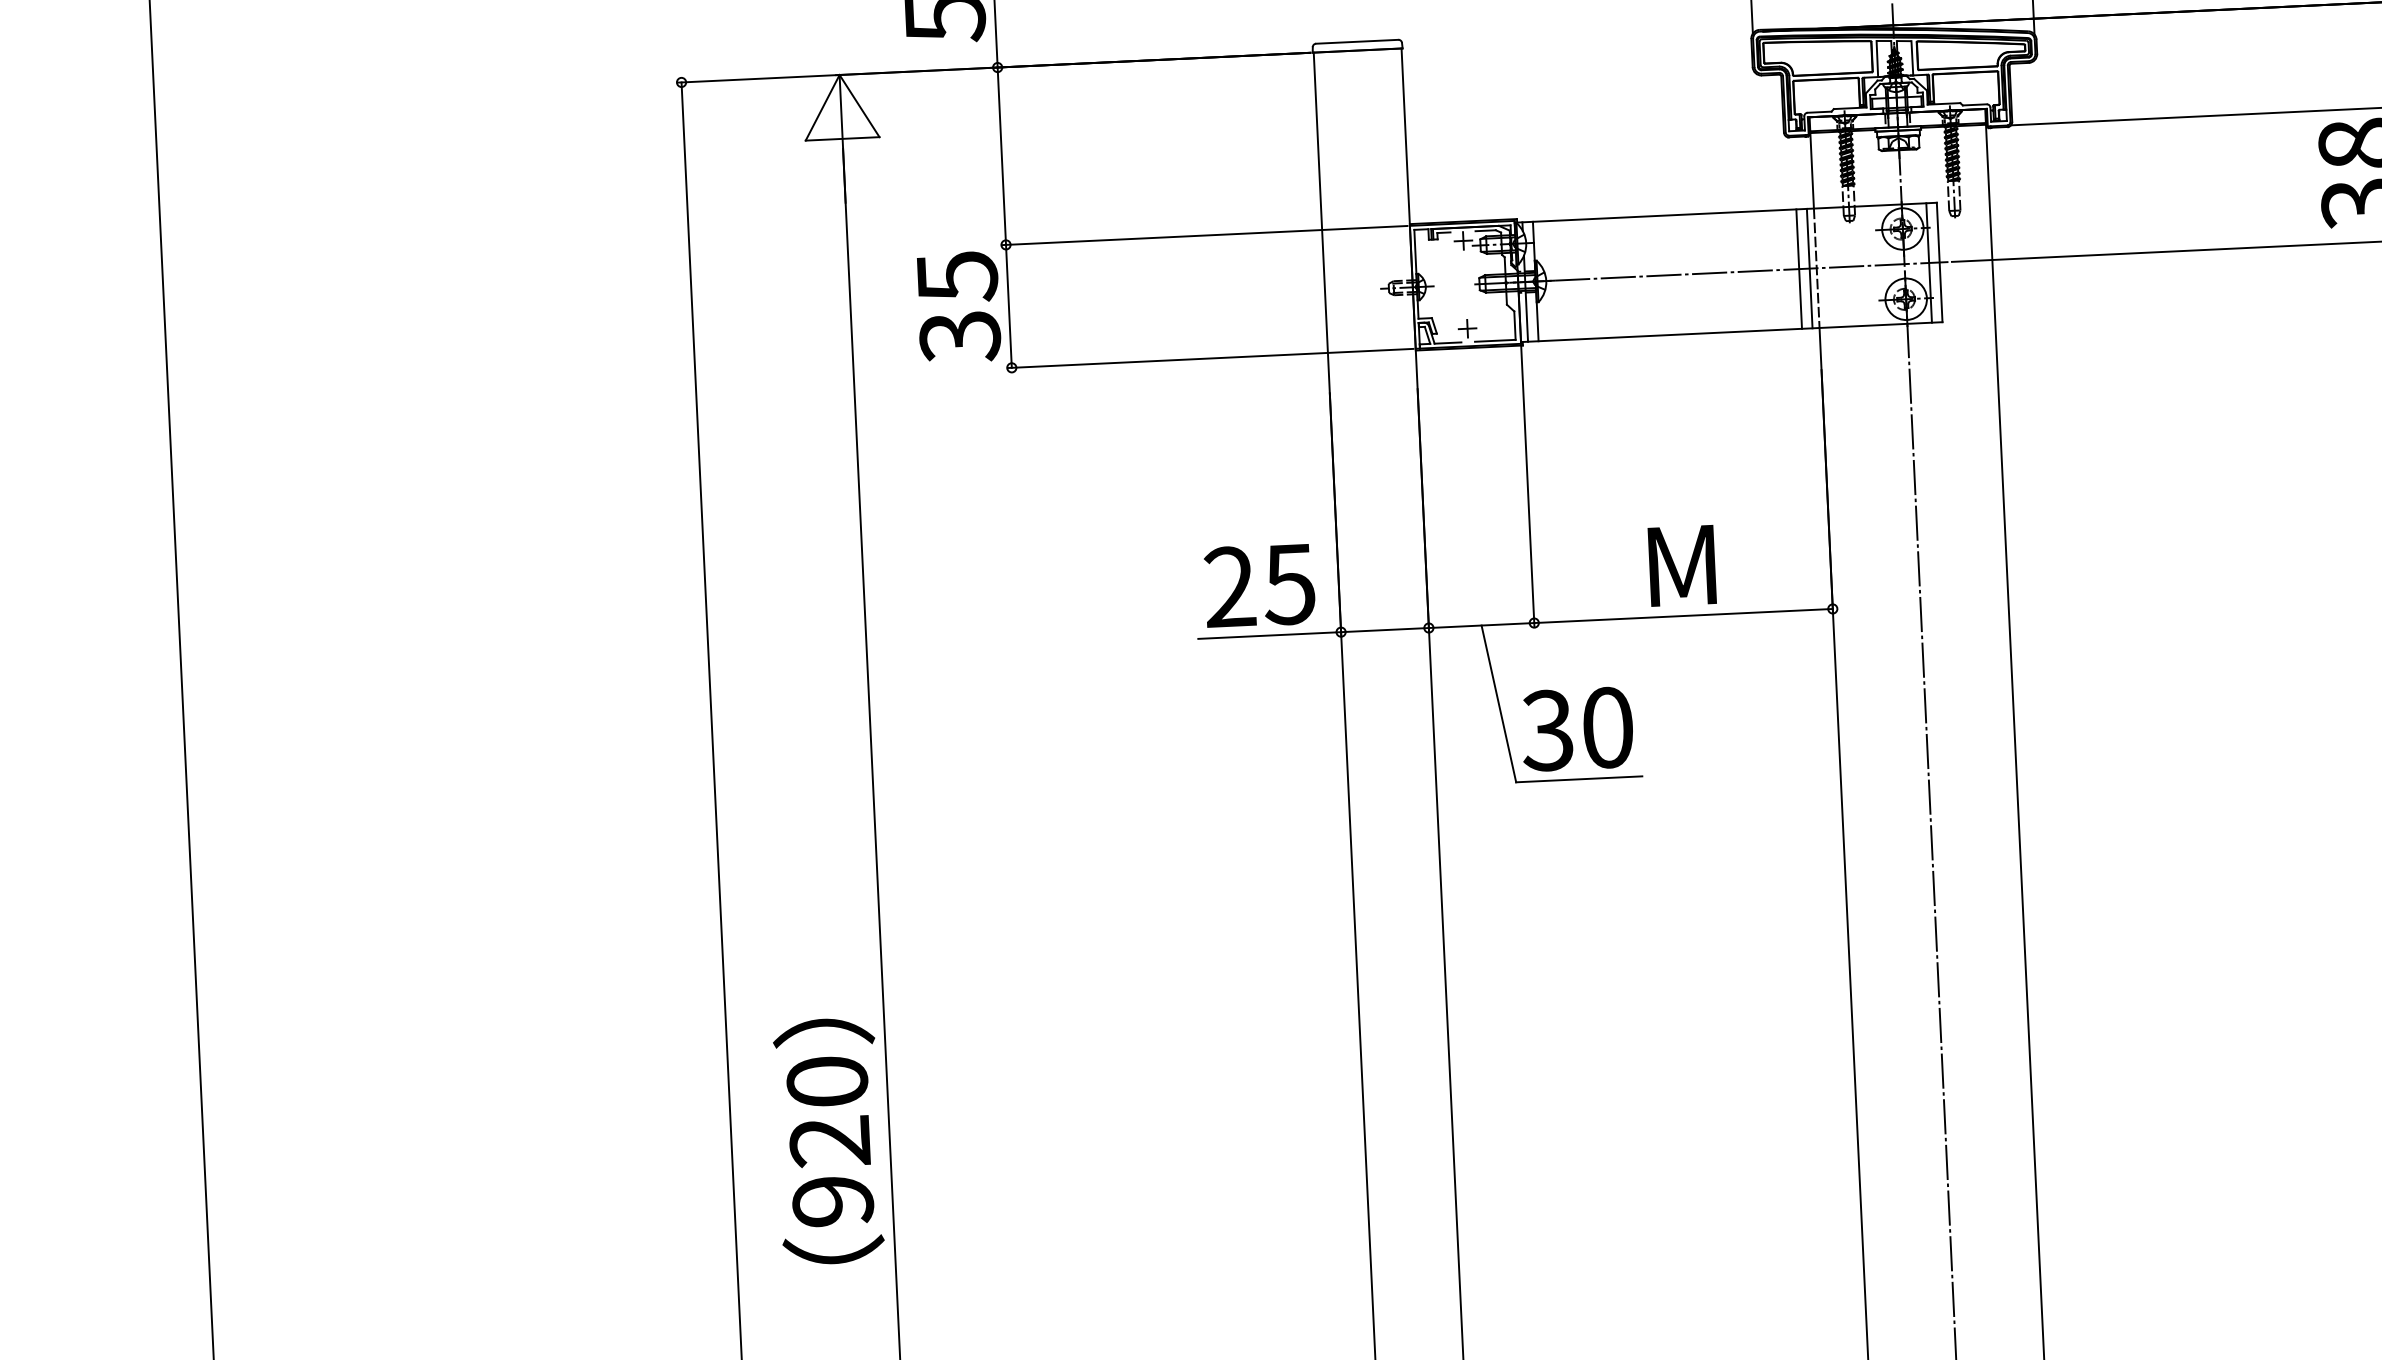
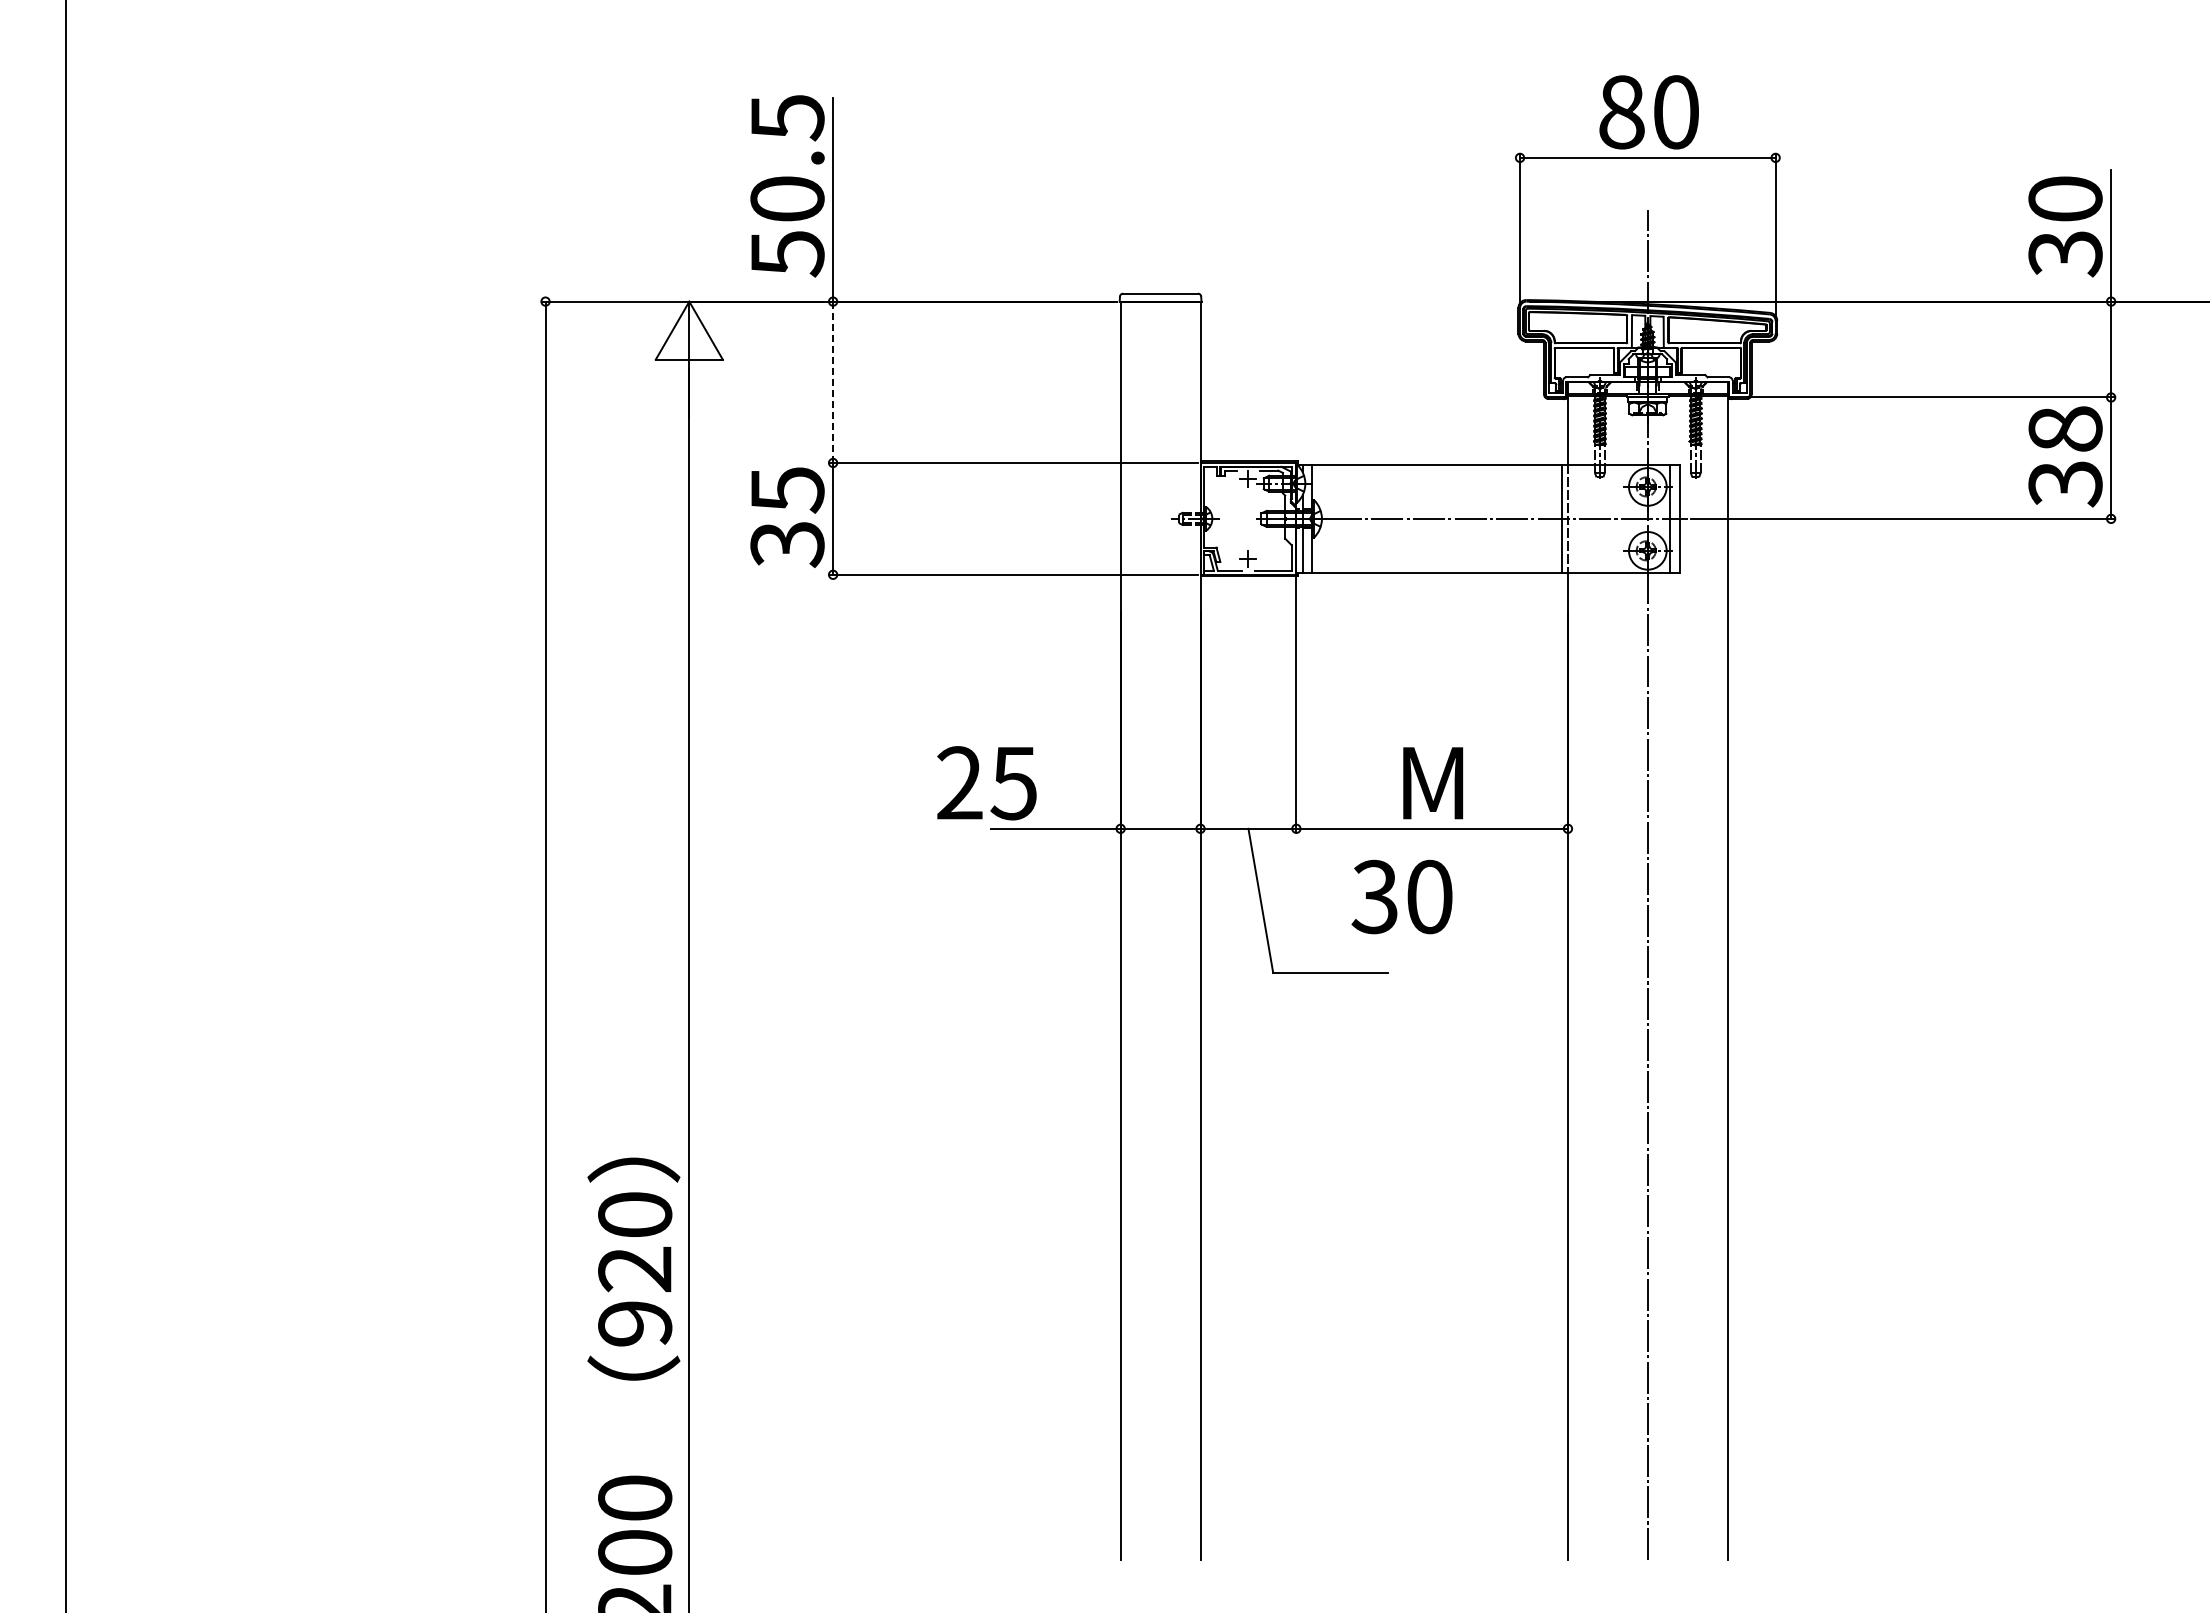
line: (1002, 156) -> (833, 382), solid -> dashed
line: (1798, 268) -> (1551, 518), removed
text: (1259, 586) -> (986, 783), moved
text: (1576, 728) -> (1401, 896), moved

